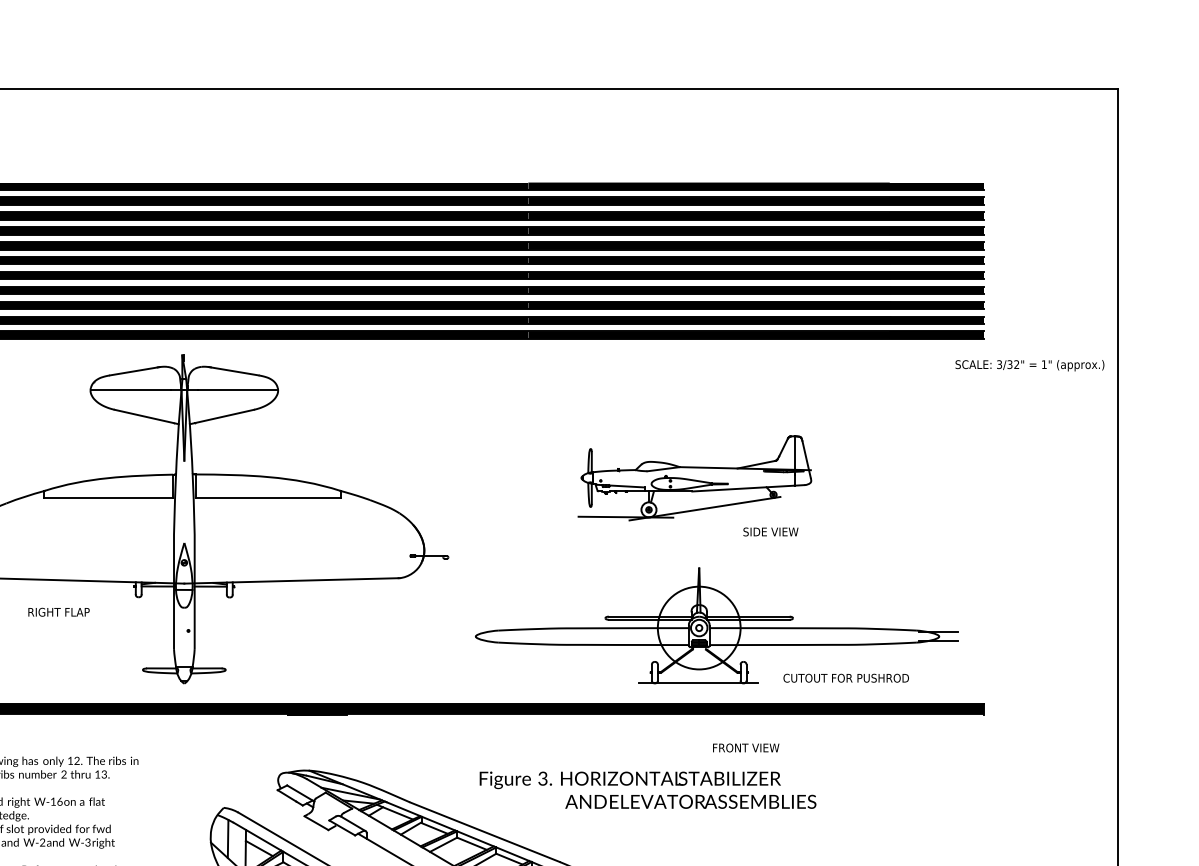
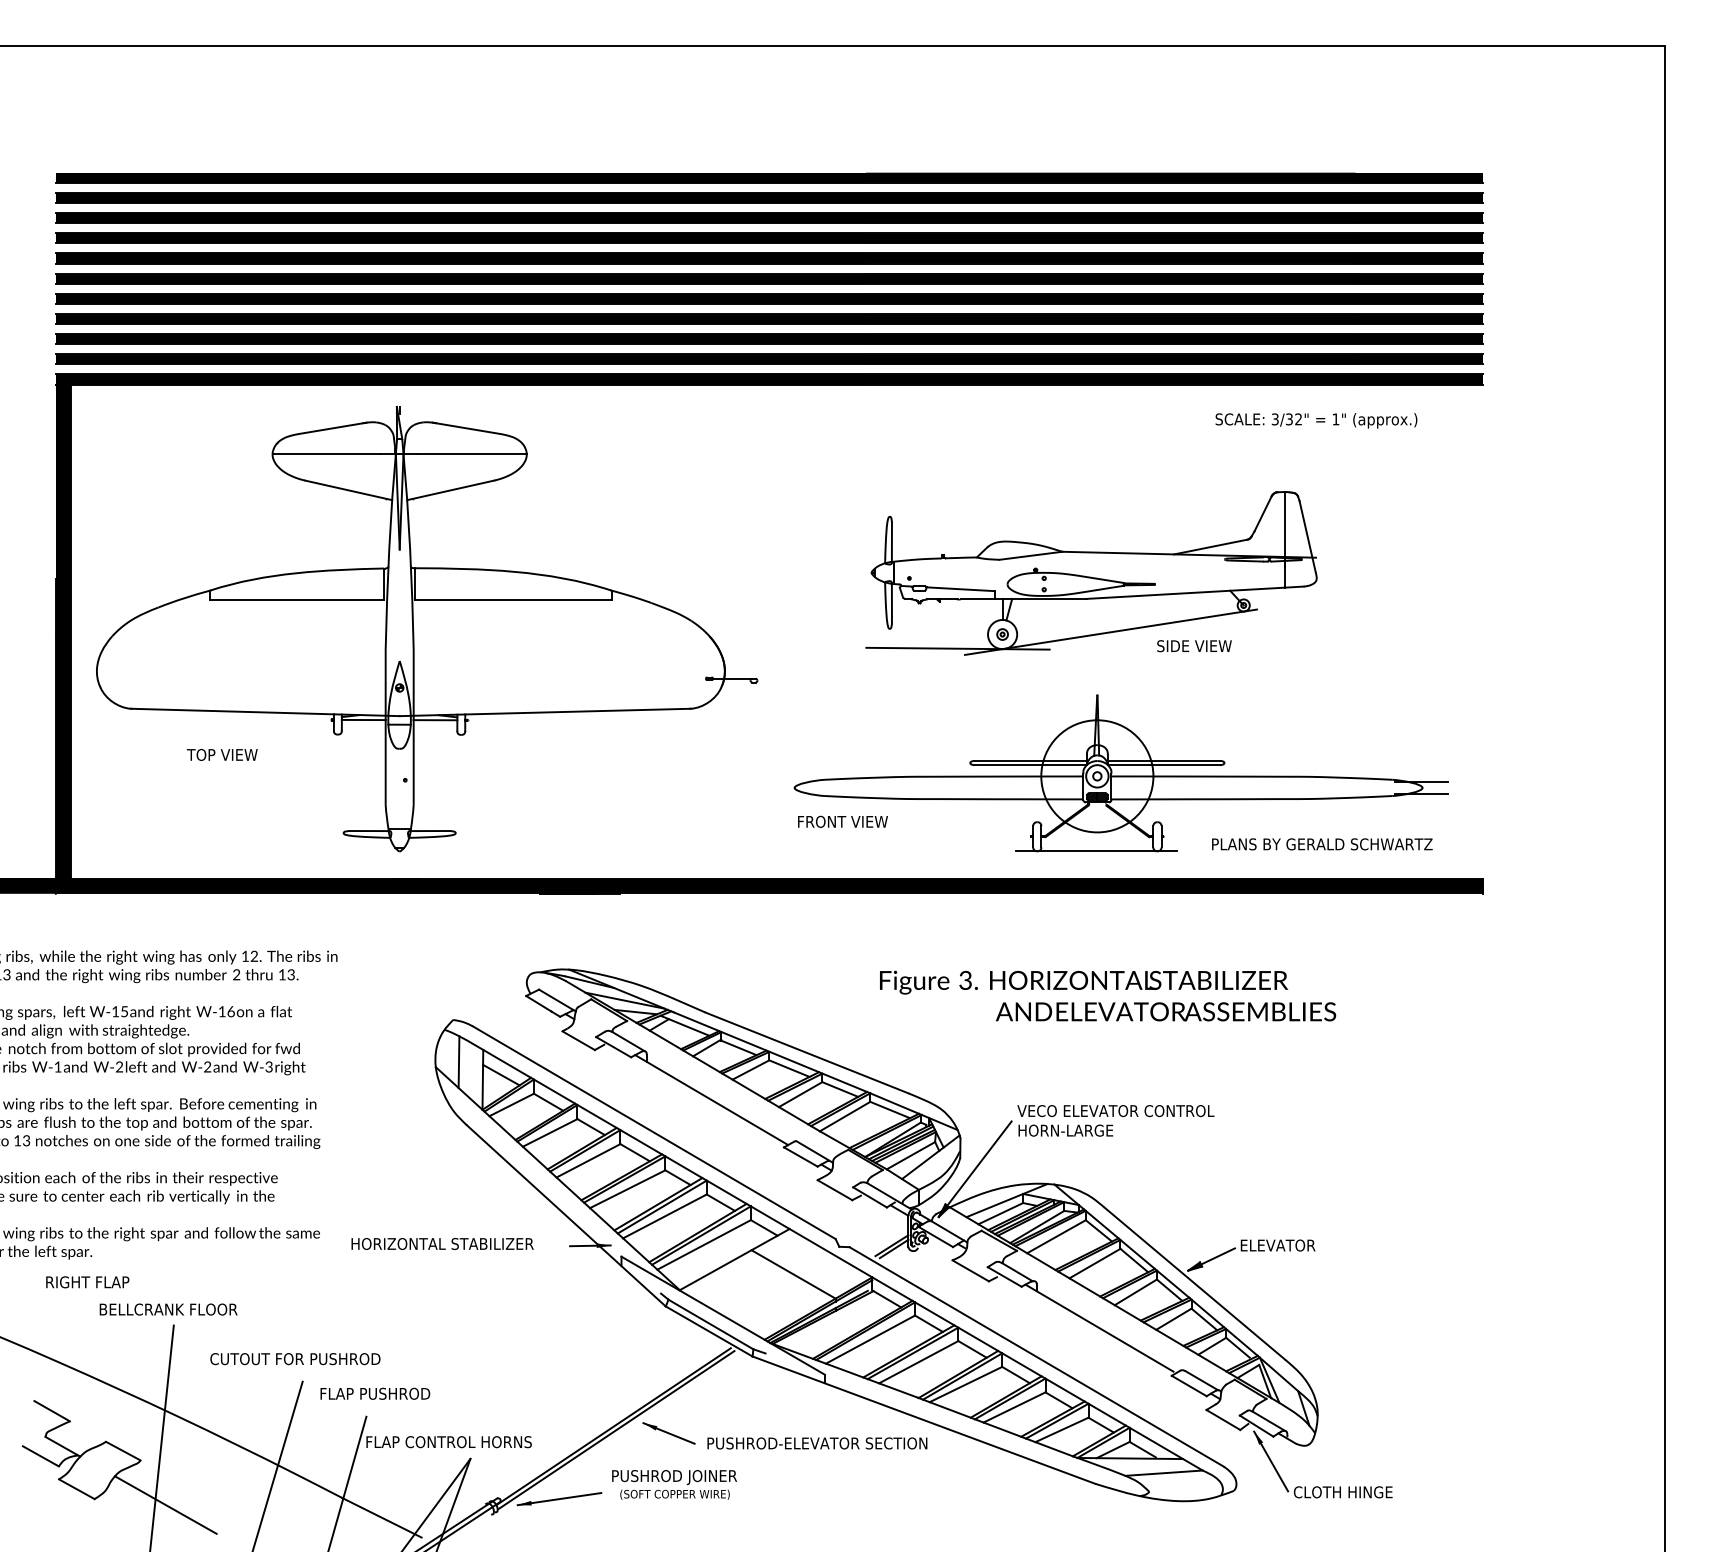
text: (1029, 365) -> (1316, 420), moved
part: (694, 478) -> (1091, 573), size x1.43
text: (58, 611) -> (228, 754), RIGHT FLAP -> TOP VIEW
text: (864, 678) -> (1321, 844), CUTOUT FOR PUSHROD -> PLANS BY GERALD SCHWARTZ
text: (745, 747) -> (842, 821), moved
text: (648, 789) -> (1108, 995), moved

